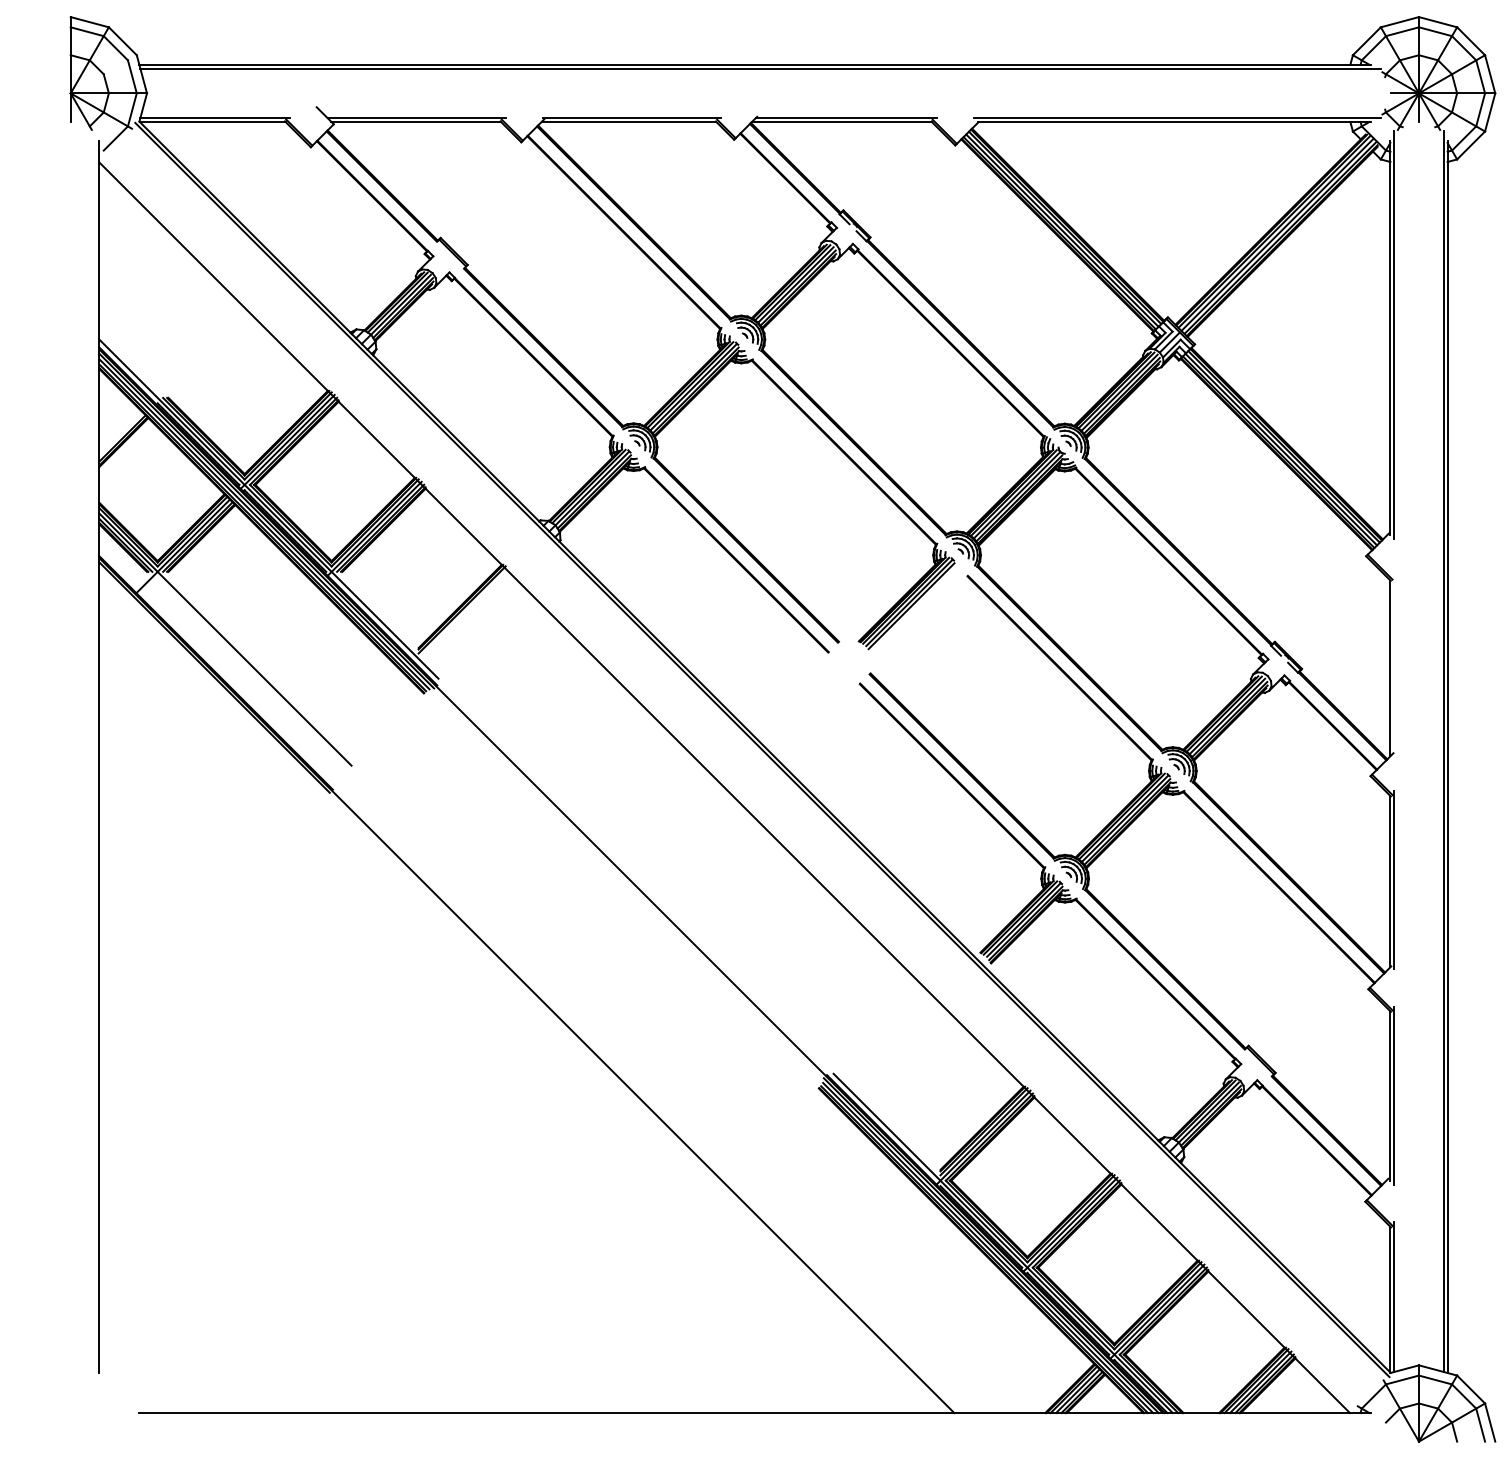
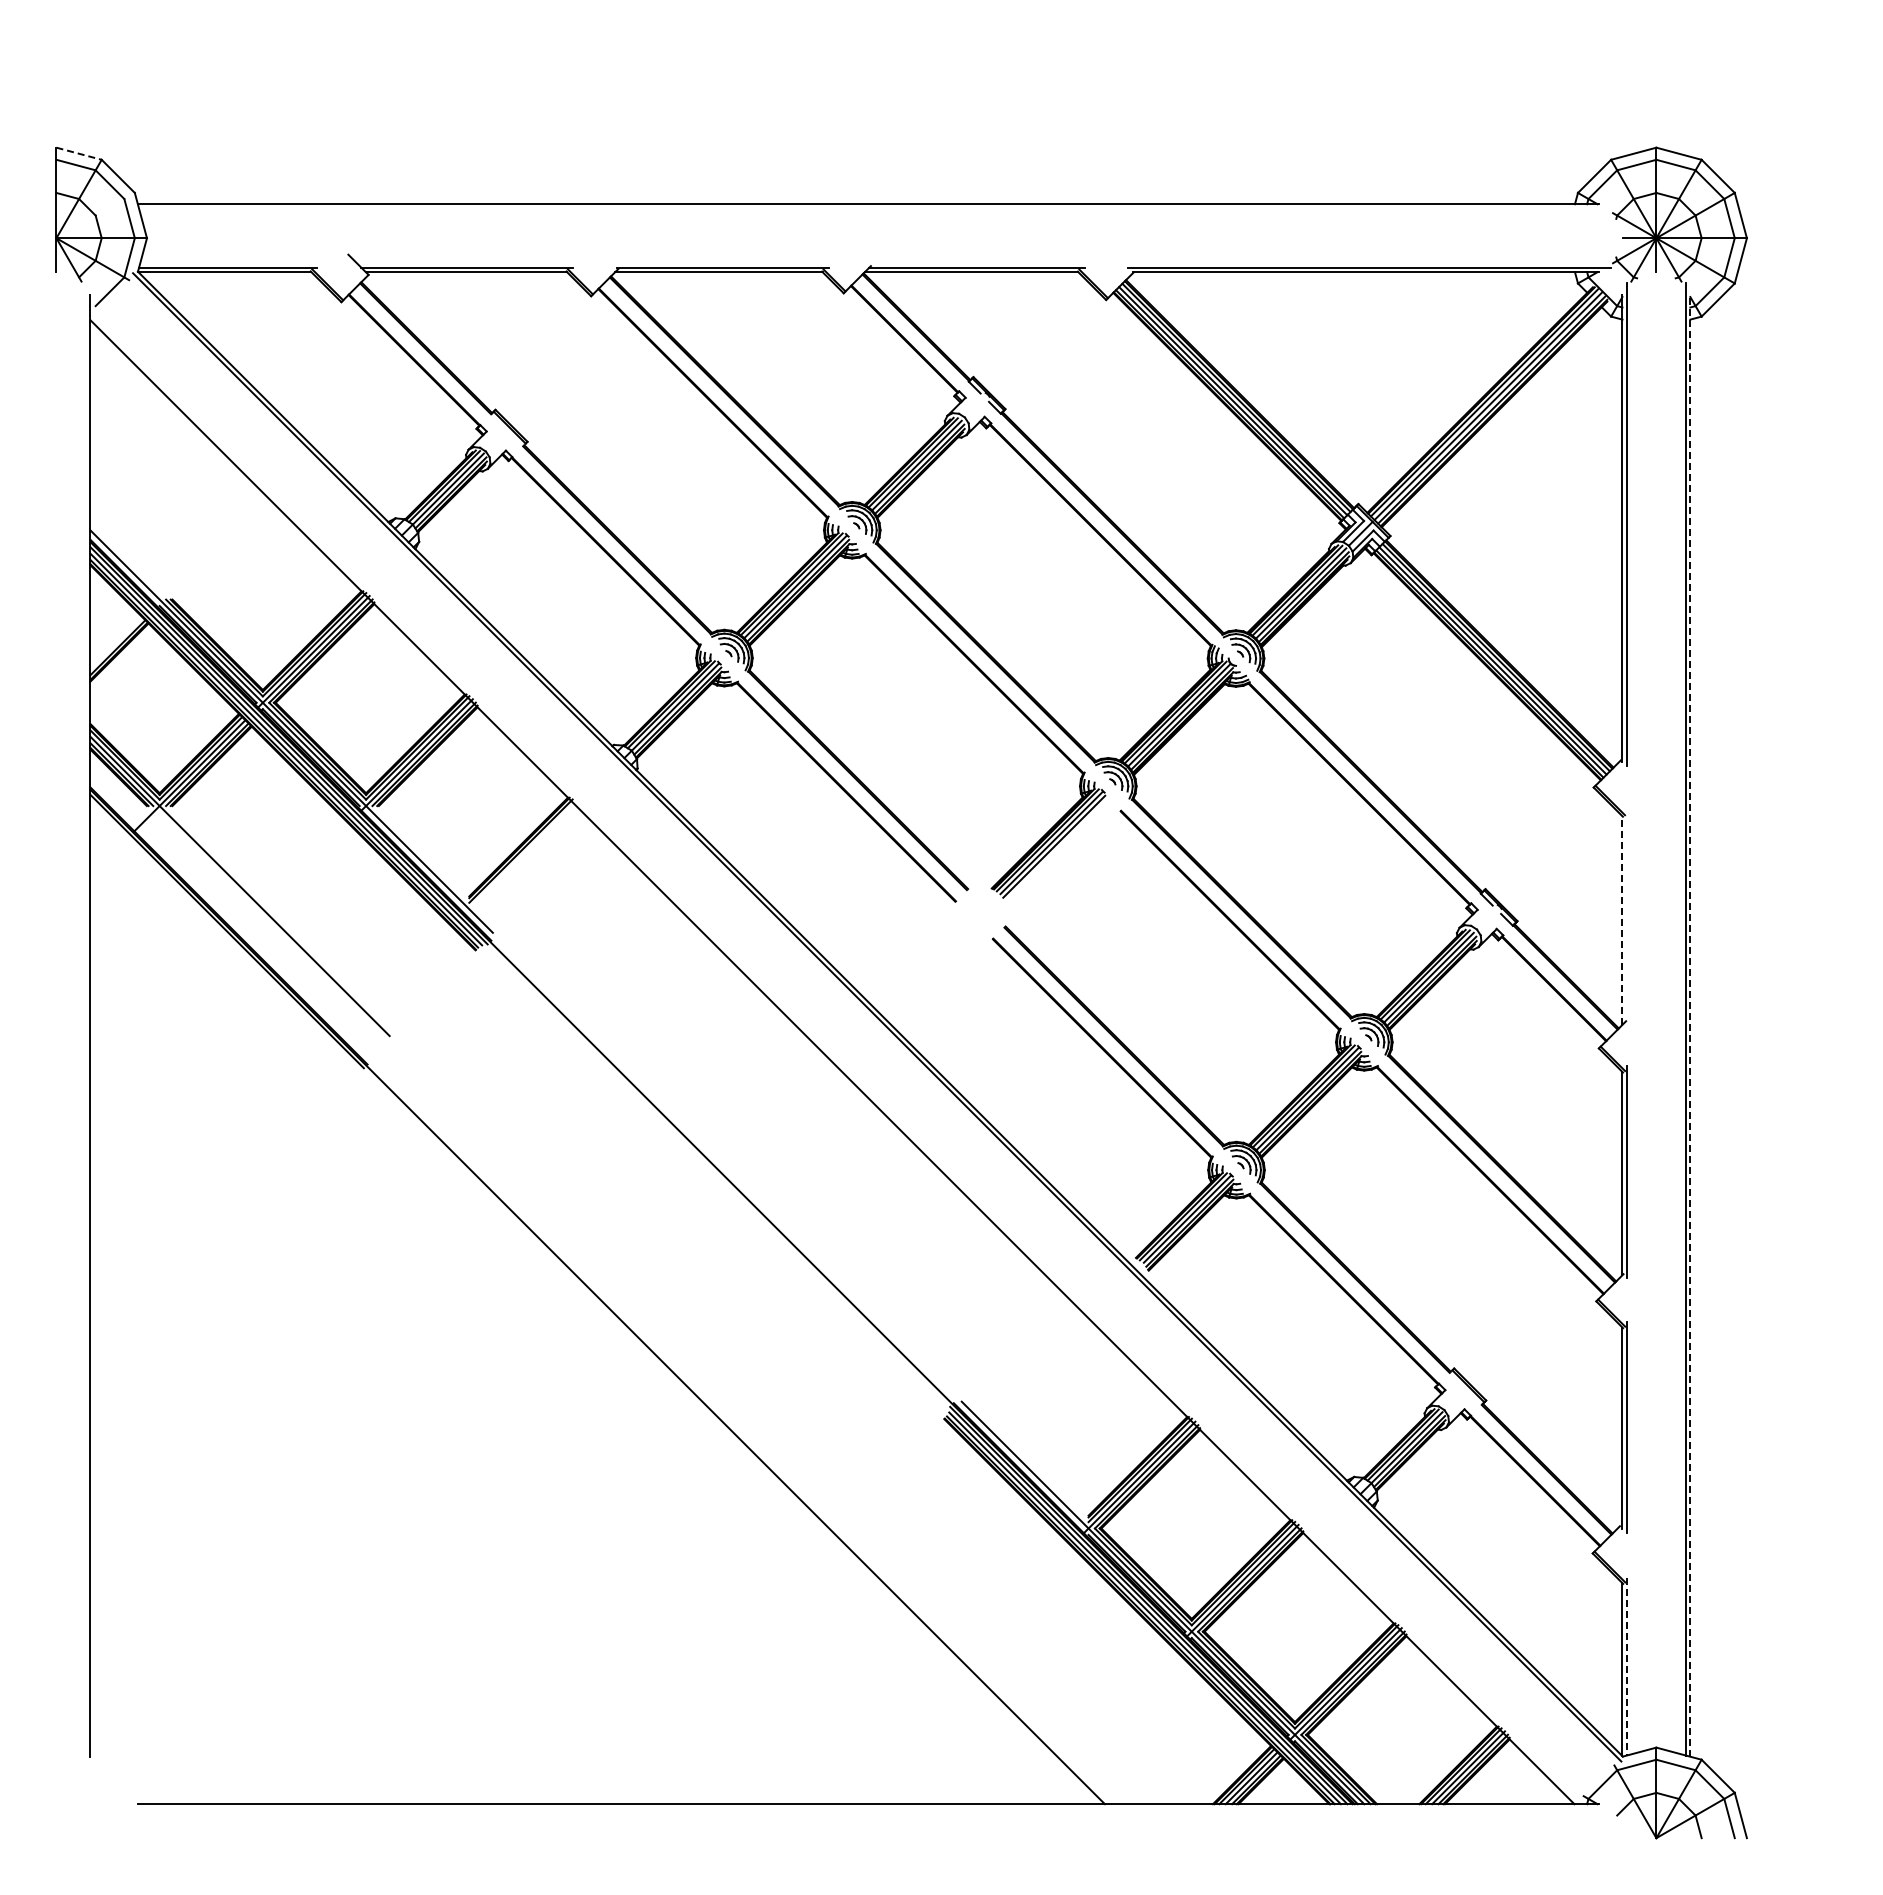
line: (90, 21) -> (79, 153), solid -> dashed
line: (760, 68) -> (875, 208), removed
line: (1390, 668) -> (1622, 920), solid -> dashed
line: (1447, 756) -> (1690, 1025), solid -> dashed
line: (1394, 1296) -> (1627, 1666), solid -> dashed

